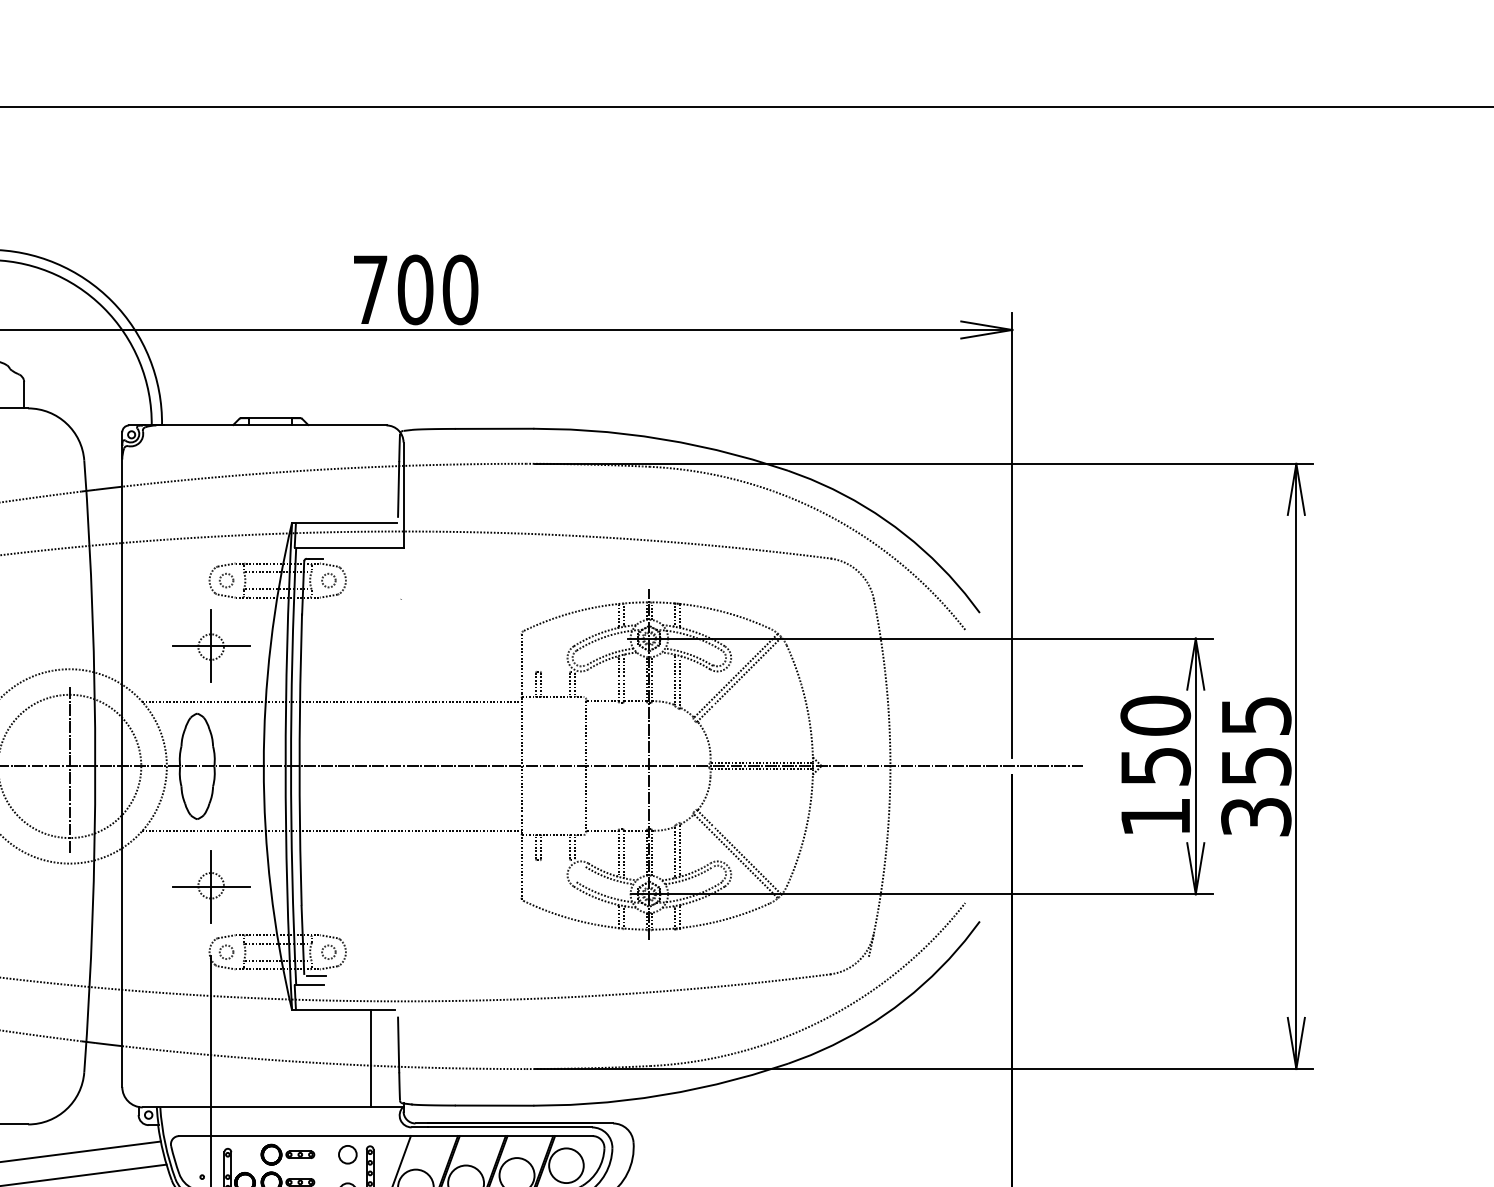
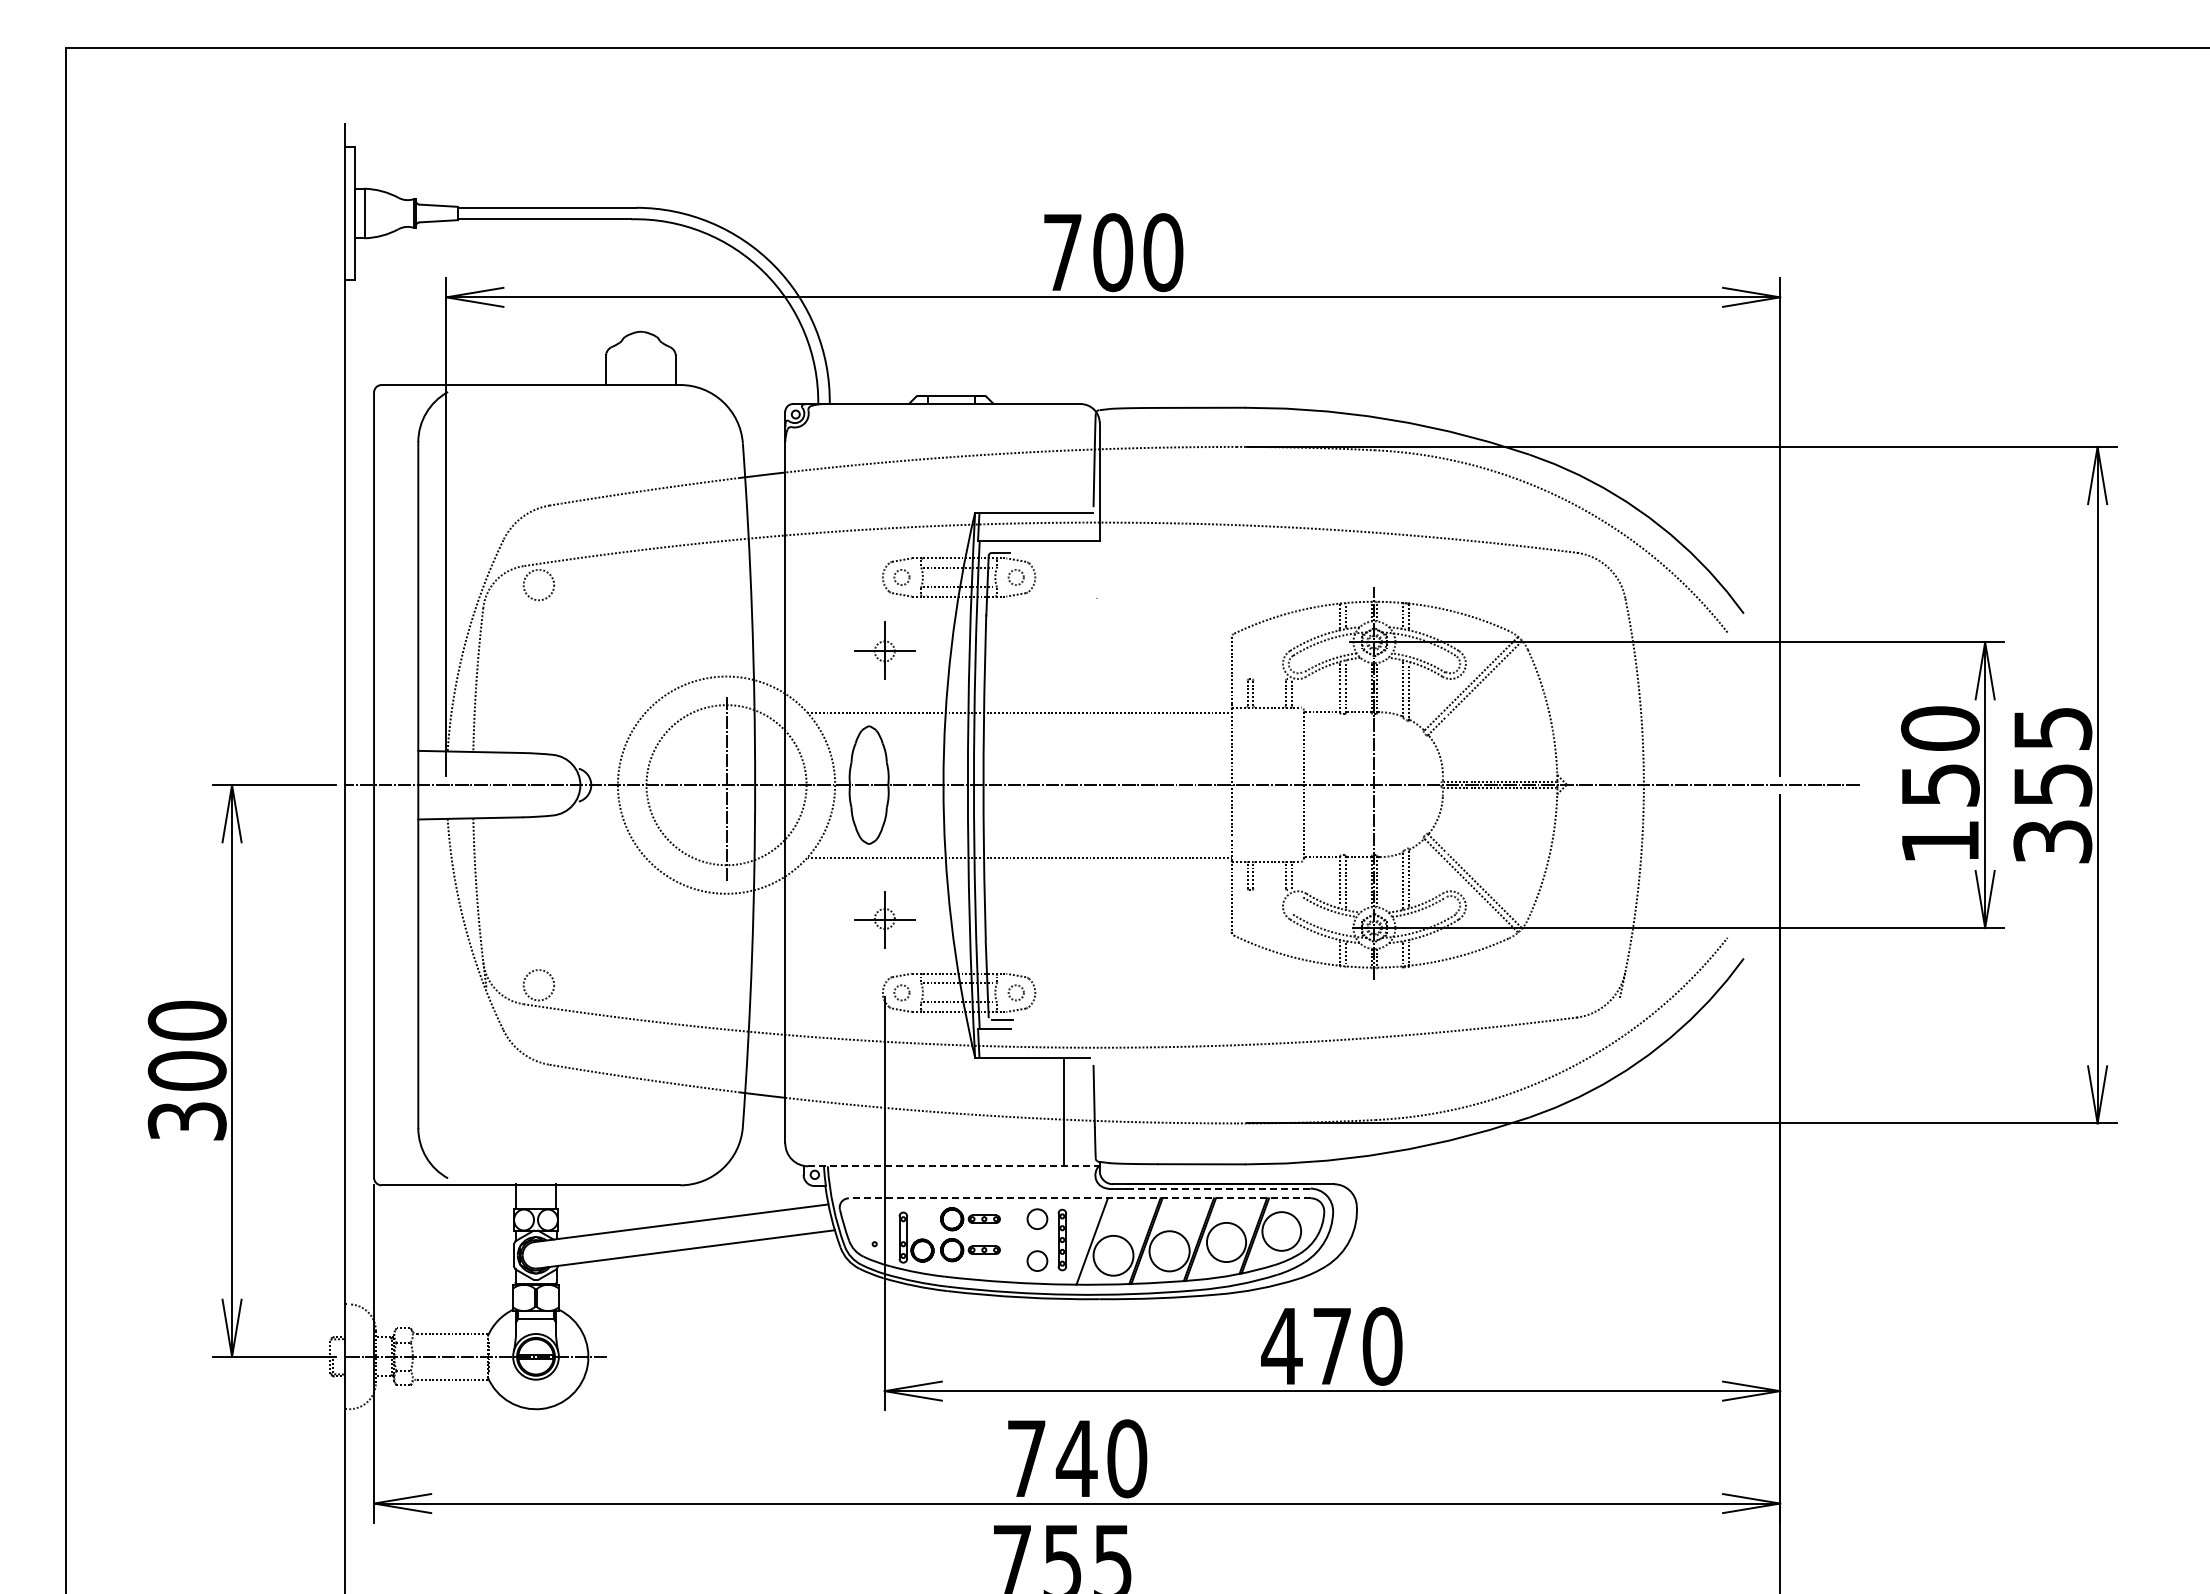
part: (211, 645) -> (884, 650), size x0.7
part: (211, 886) -> (884, 919), size x0.7
line: (272, 1107) -> (953, 1166), solid -> dashed
line: (509, 1127) -> (1218, 1188), solid -> dashed
line: (385, 1136) -> (1079, 1198), solid -> dashed

